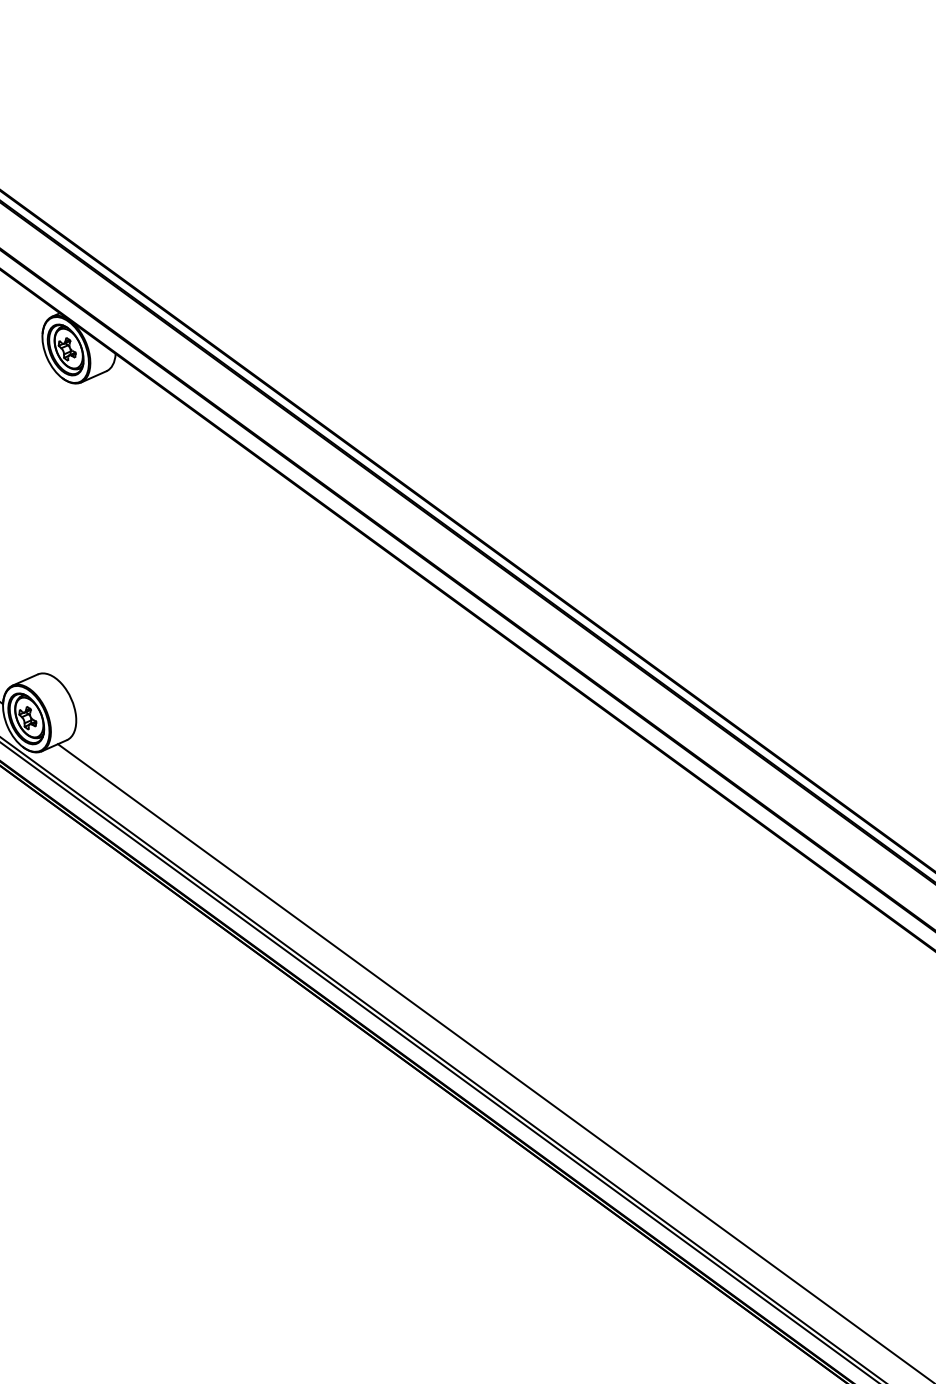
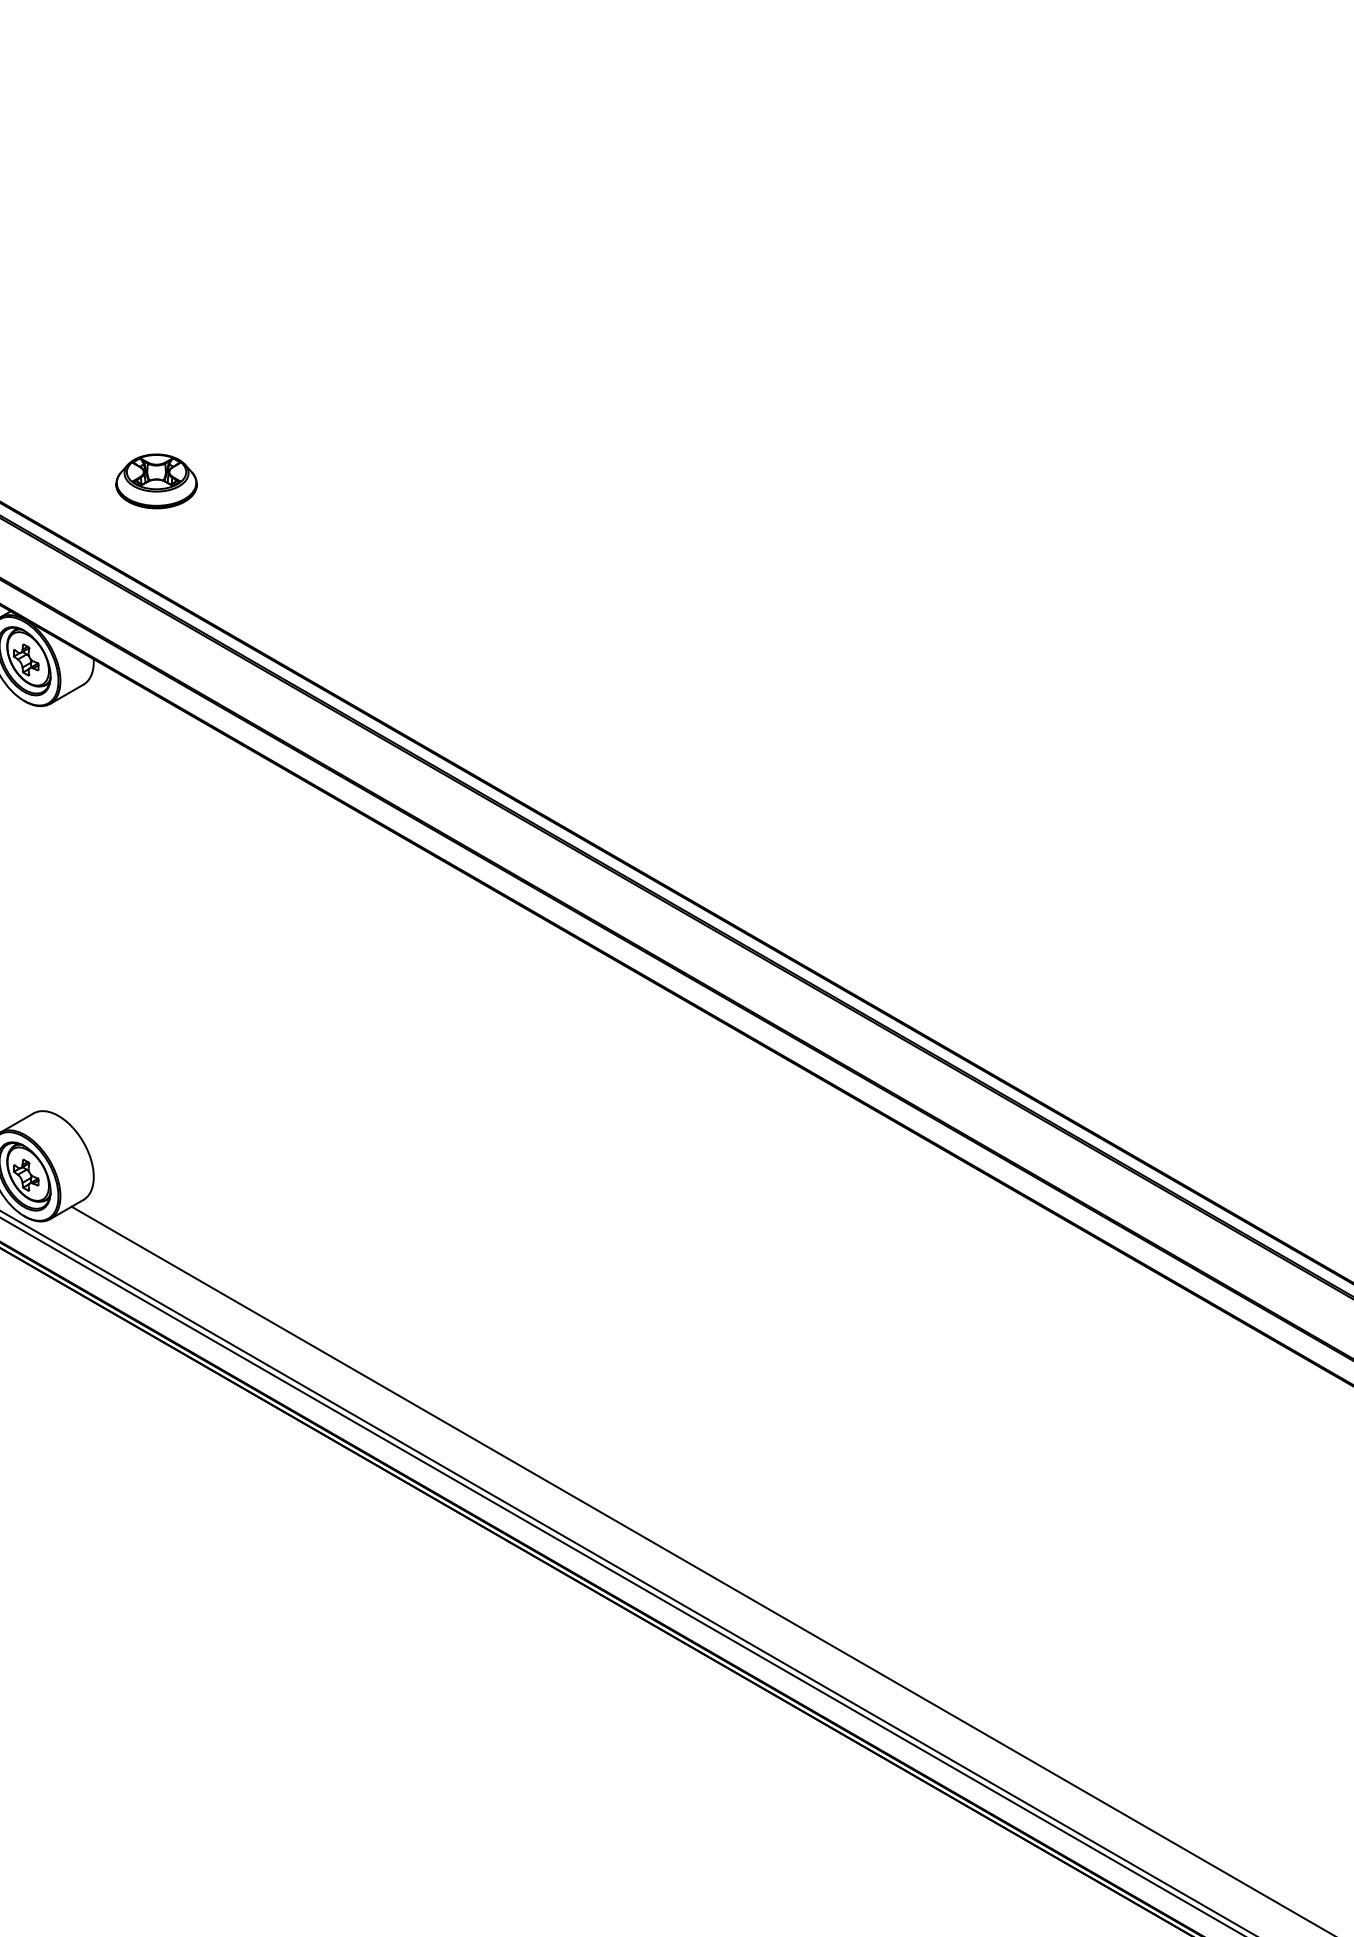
part: (174, 231) -> (156, 481), added

